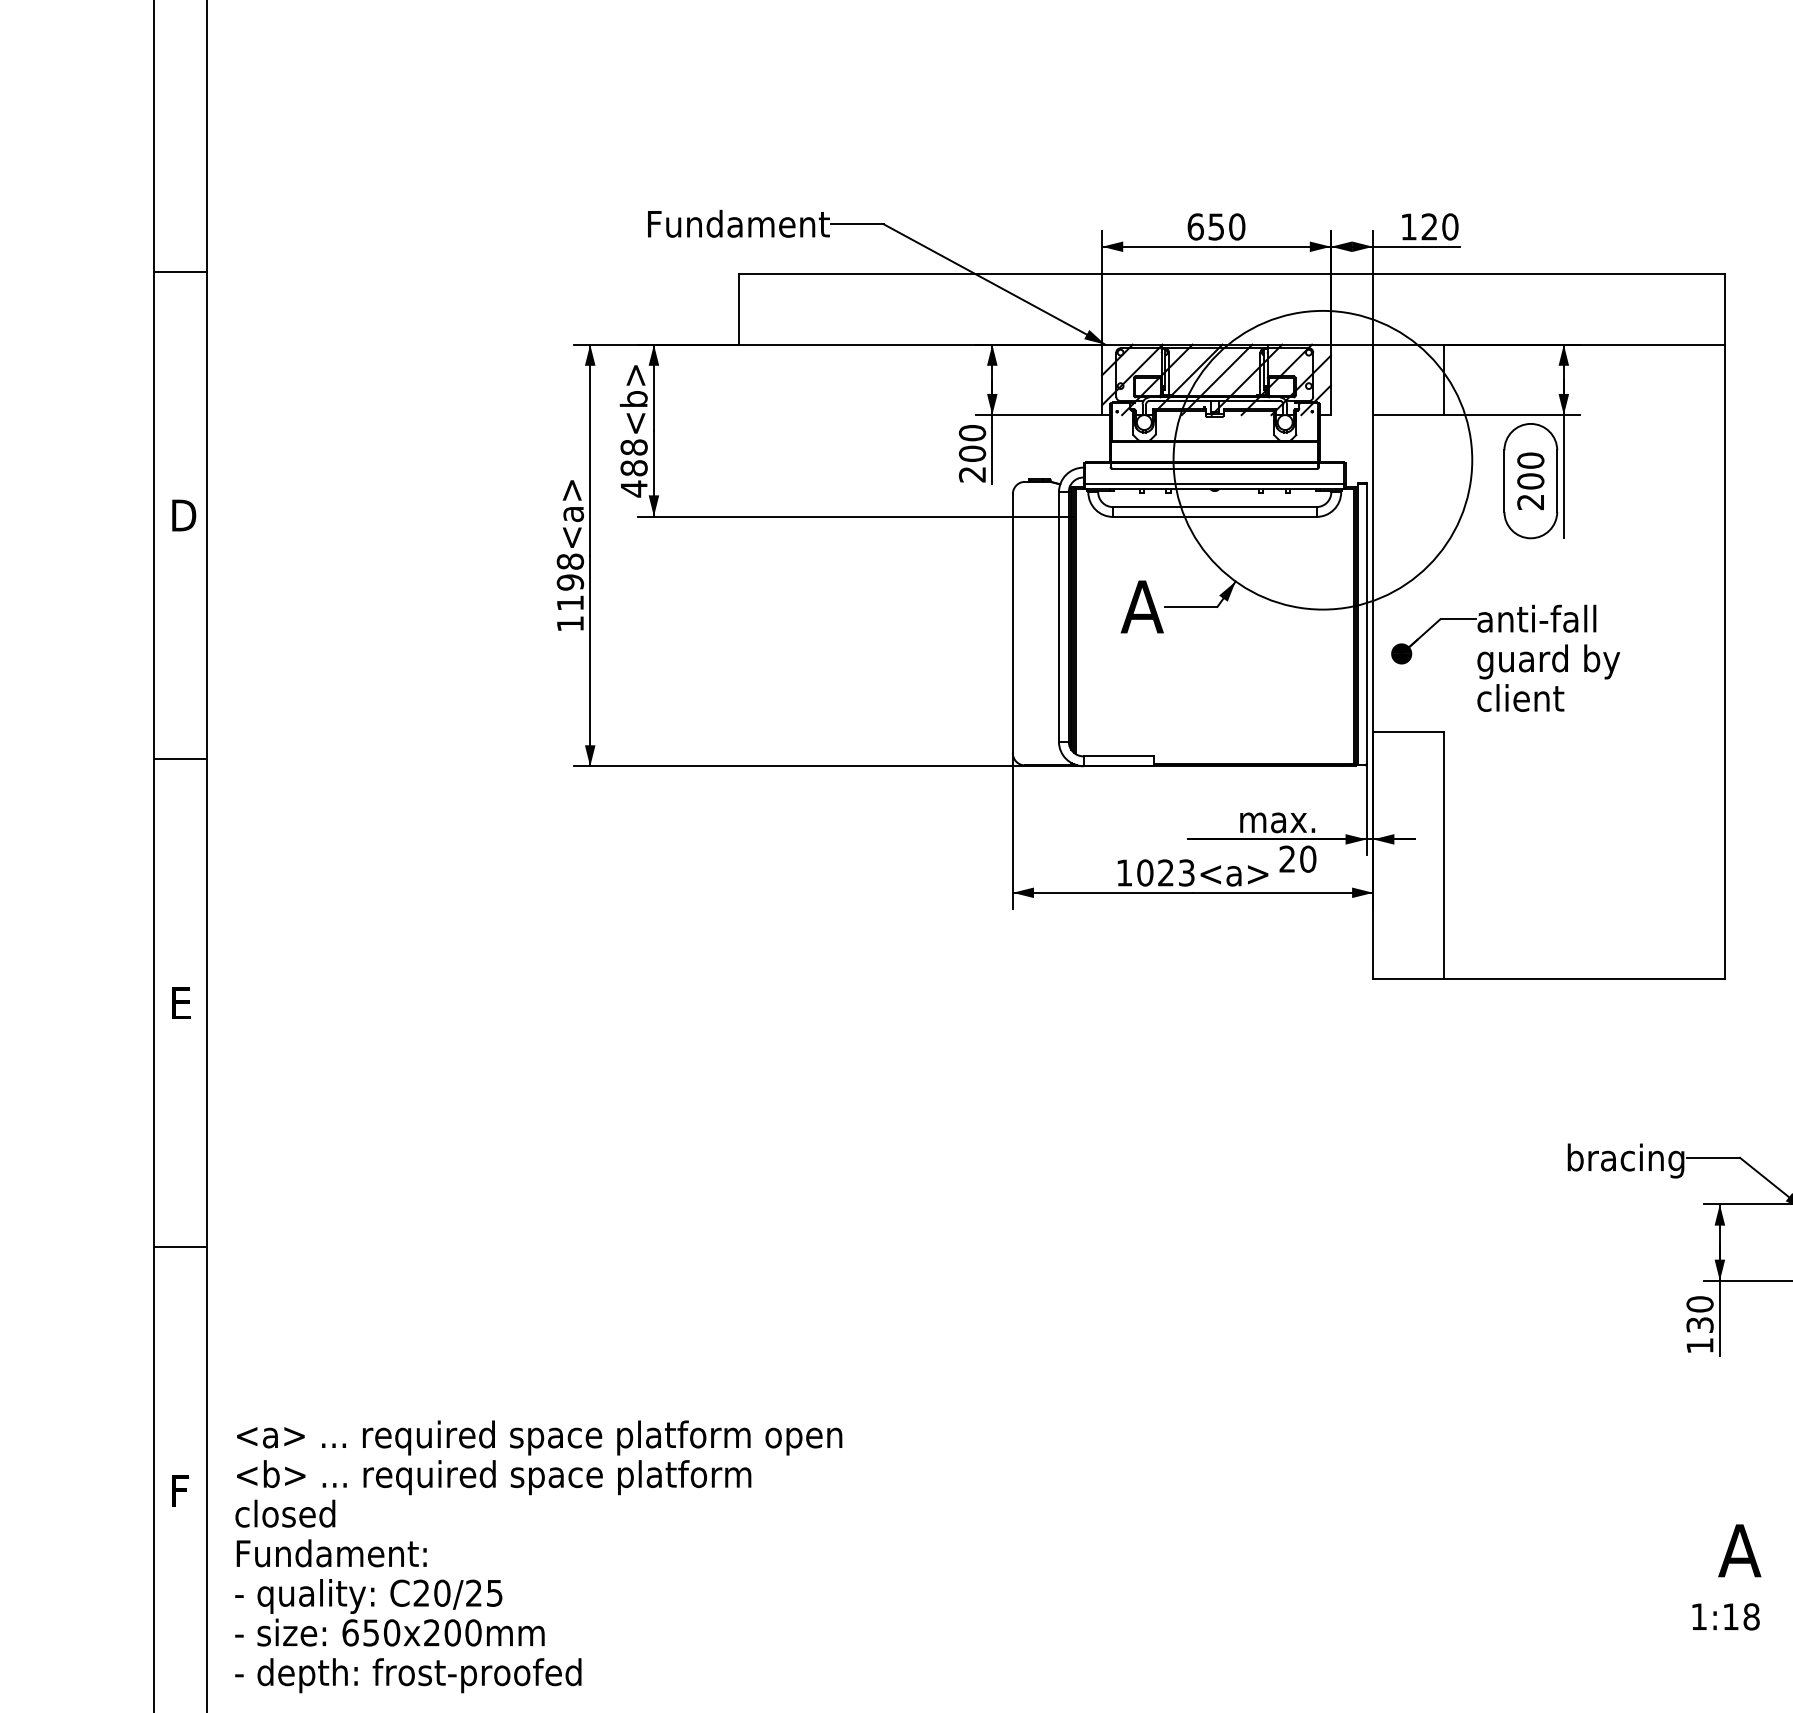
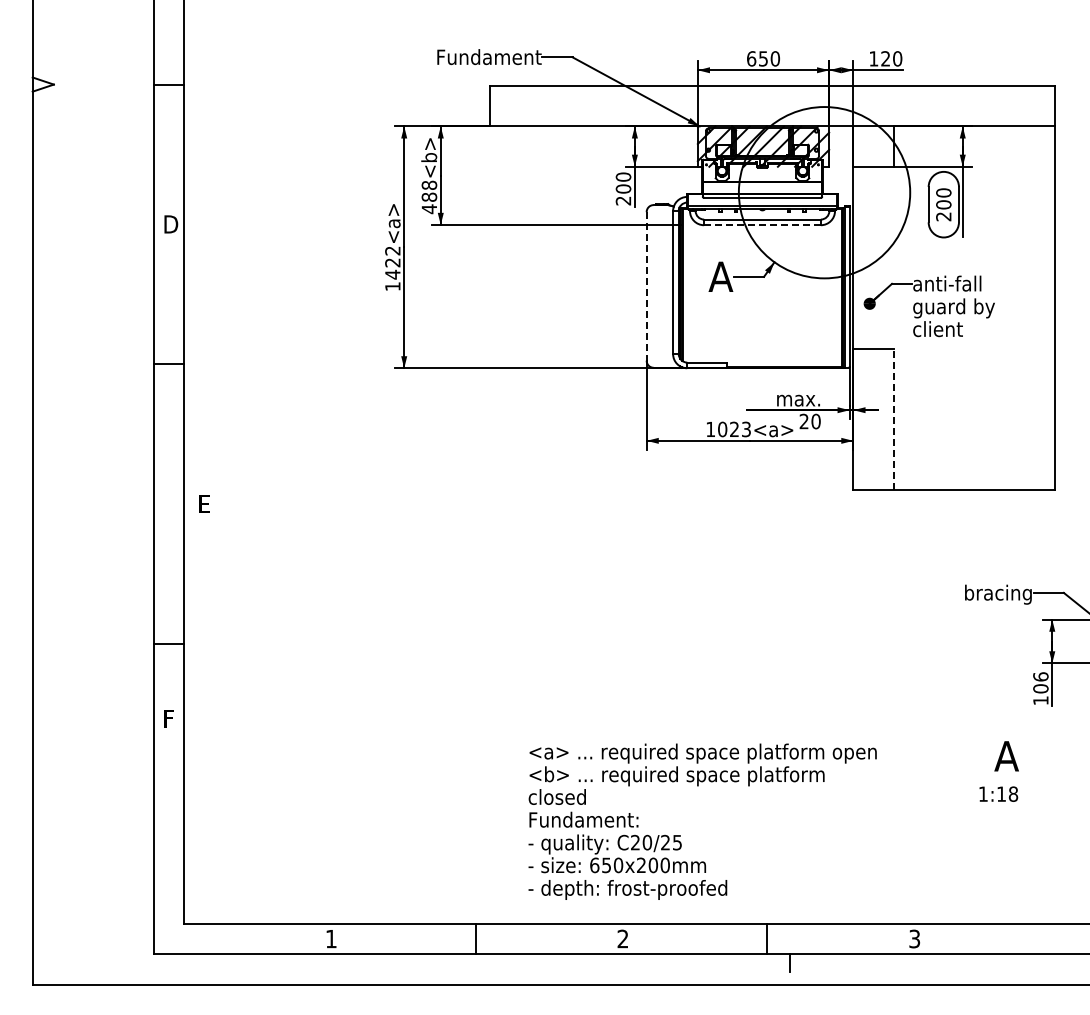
line: (1216, 517) -> (763, 225), solid -> dashed
text: (569, 581) -> (392, 262), 1198<a> -> 1422<a>
line: (1012, 623) -> (646, 286), solid -> dashed
line: (1443, 855) -> (893, 419), solid -> dashed
text: (181, 1002) -> (204, 503), moved
text: (1699, 1314) -> (1040, 682), 130 -> 106
text: (179, 1490) -> (168, 718), moved
text: (538, 1556) -> (702, 821), moved
text: (1725, 1577) -> (998, 771), moved

